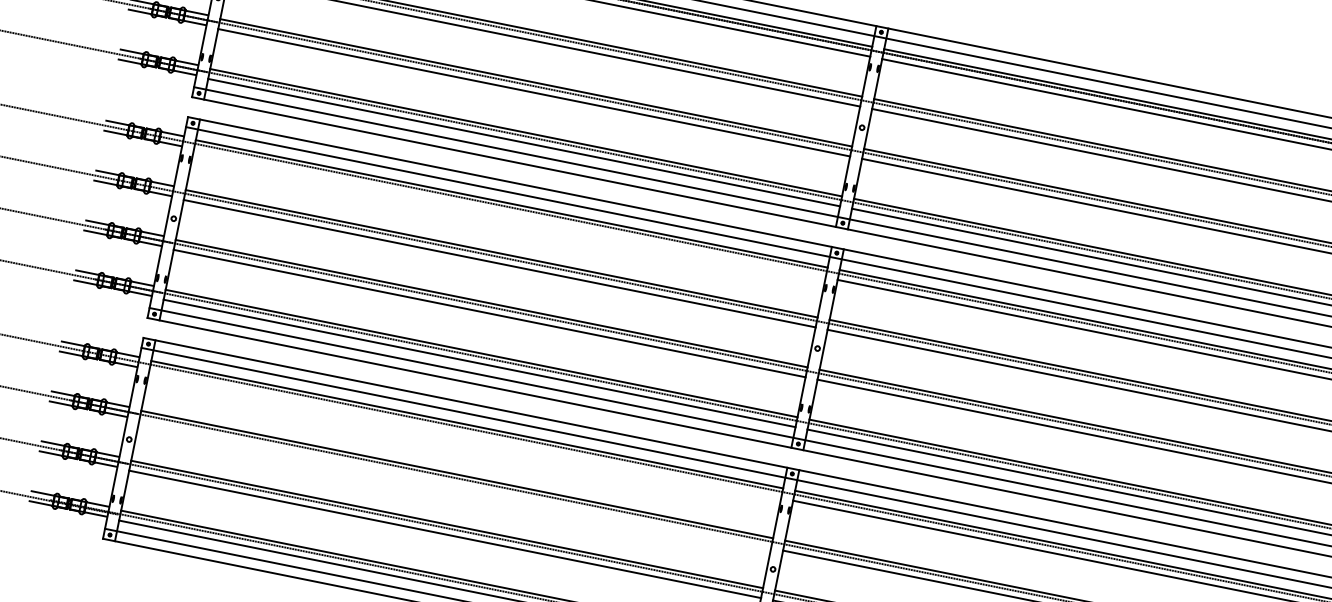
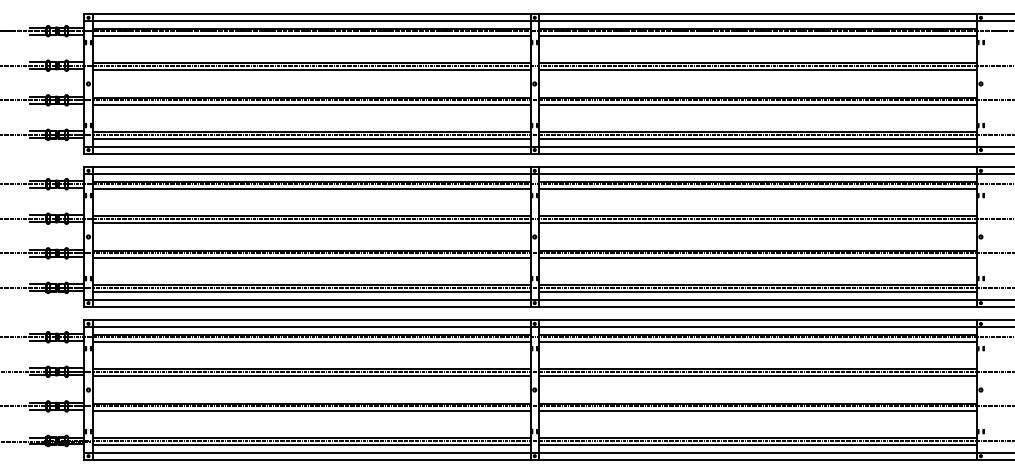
line: (509, 213) -> (311, 188), added
line: (465, 434) -> (311, 341), added
line: (454, 484) -> (311, 376), added

